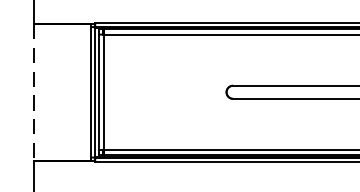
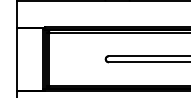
line: (33, 92) -> (16, 59), dashed -> solid

